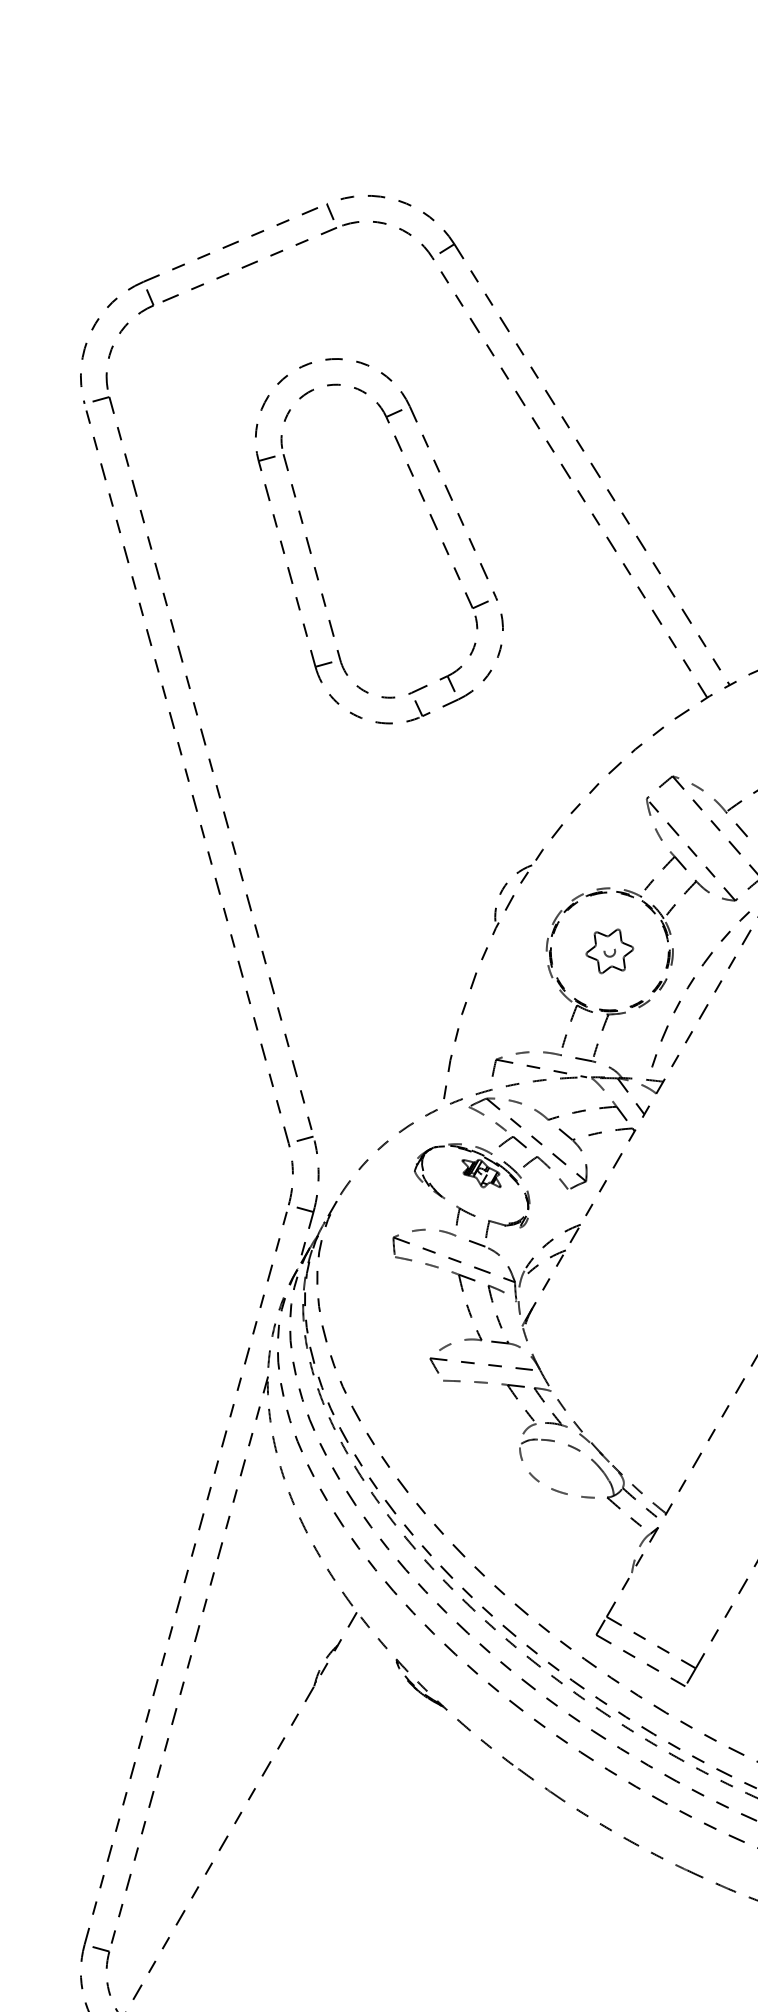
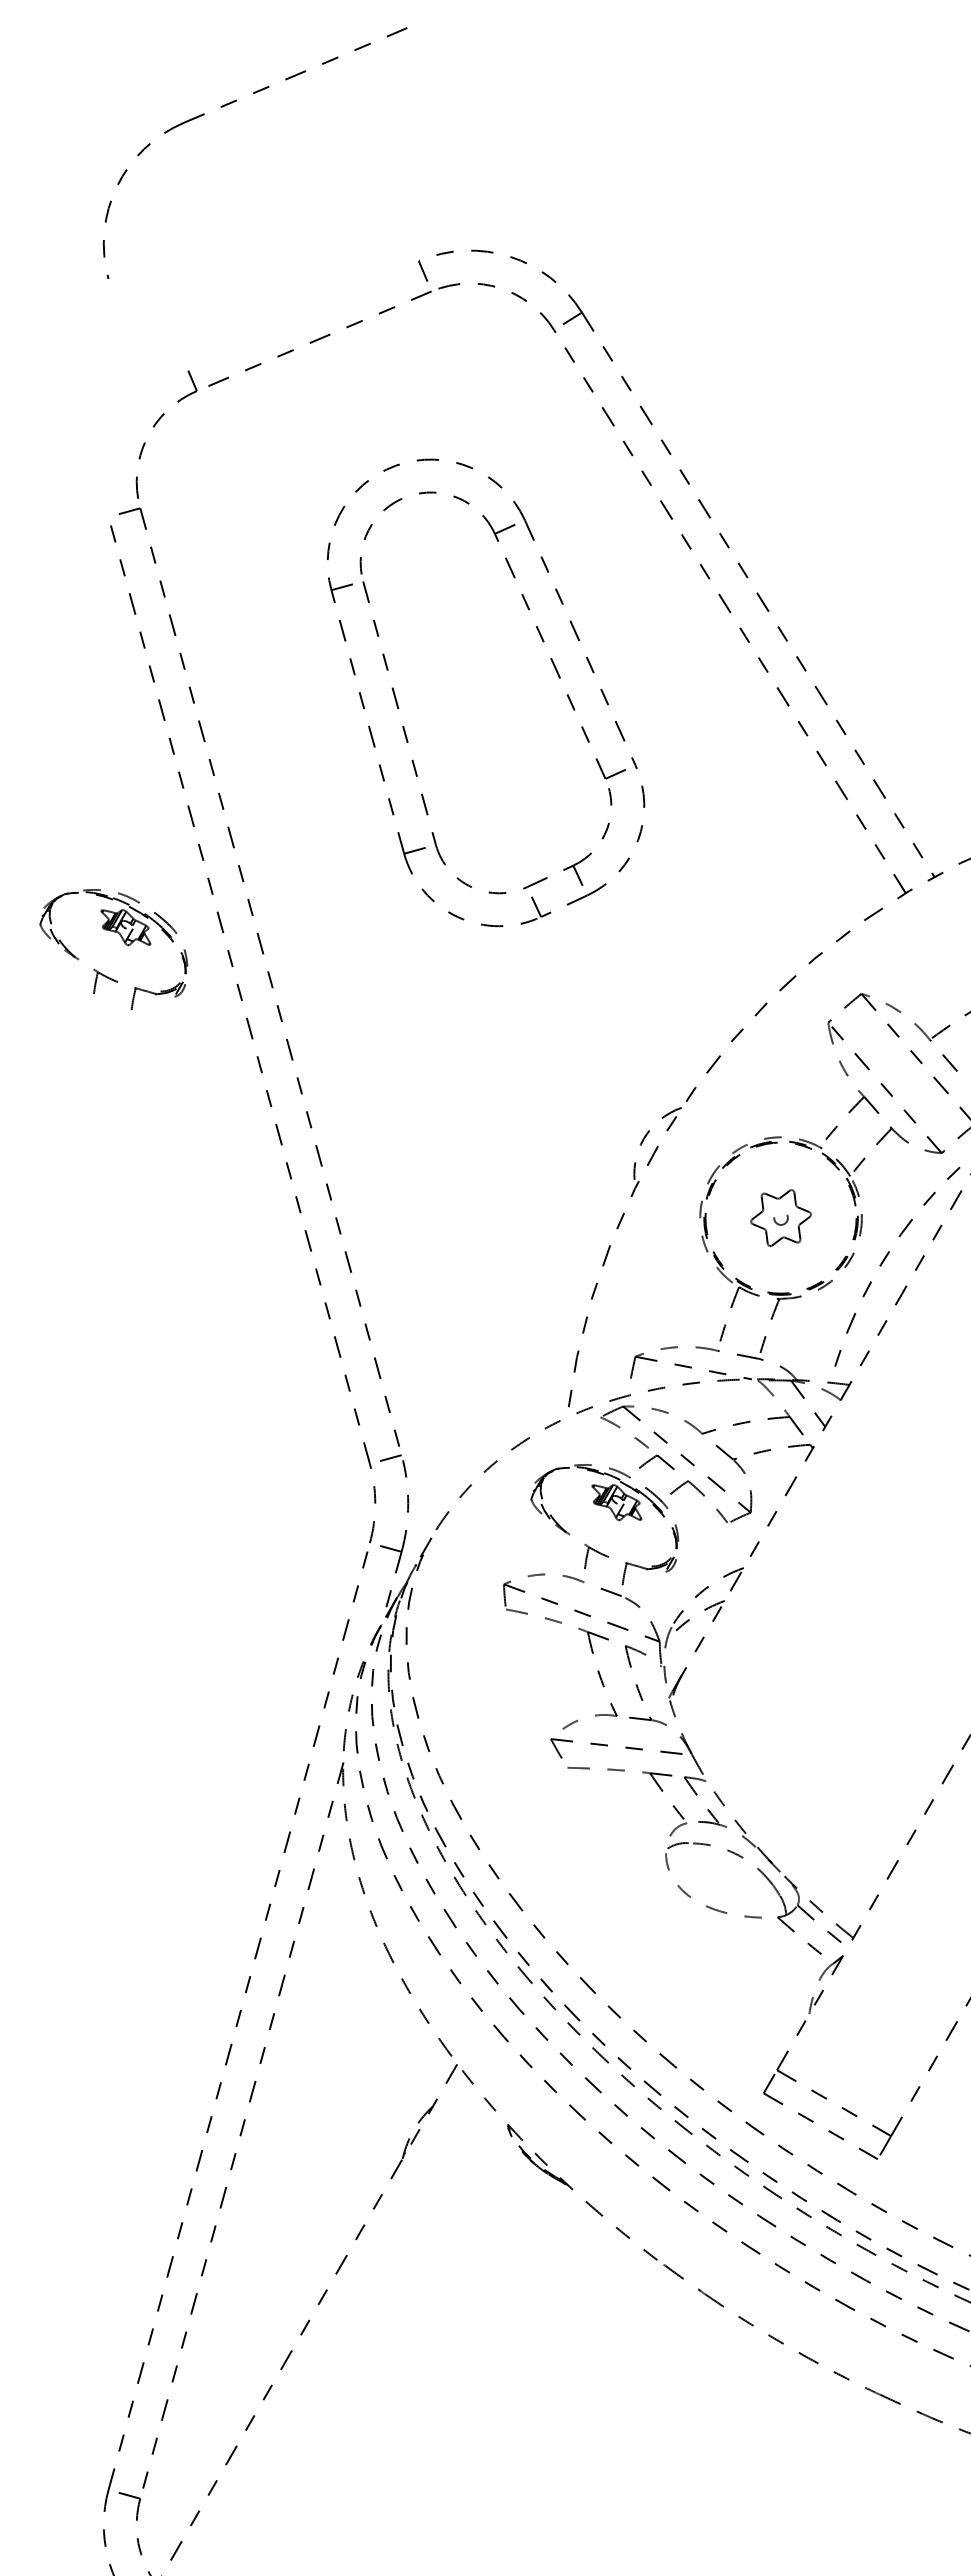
part: (181, 266) -> (232, 103), moved
part: (96, 736) -> (123, 942), added

